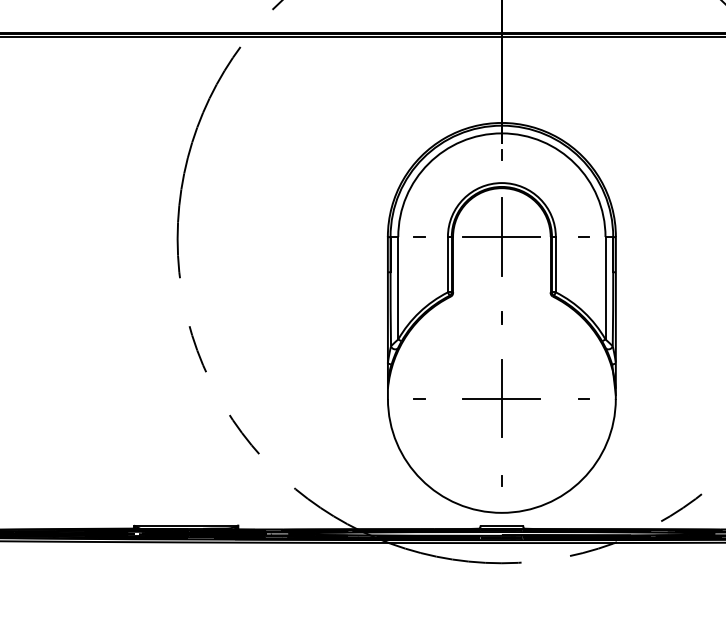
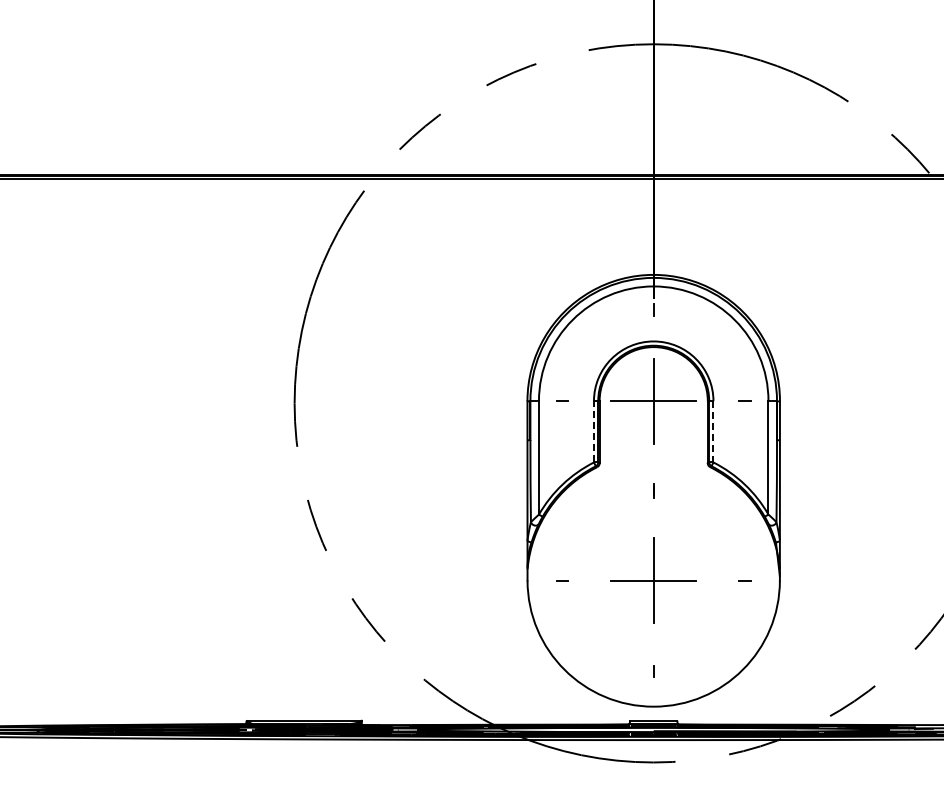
line: (447, 264) -> (593, 431), solid -> dashed
line: (555, 264) -> (713, 431), solid -> dashed

